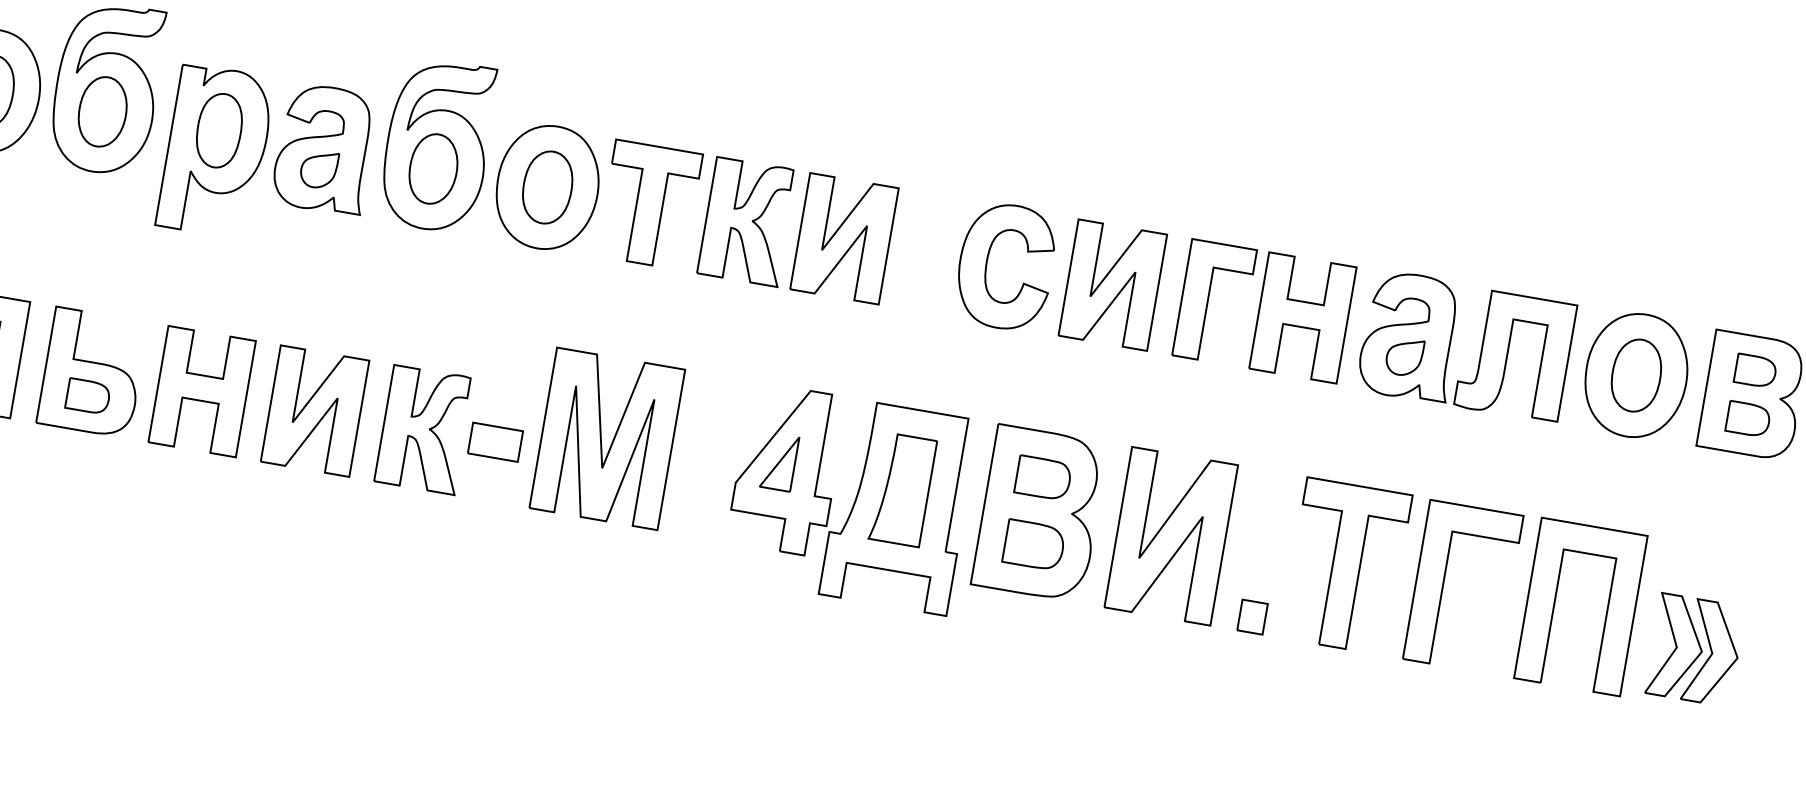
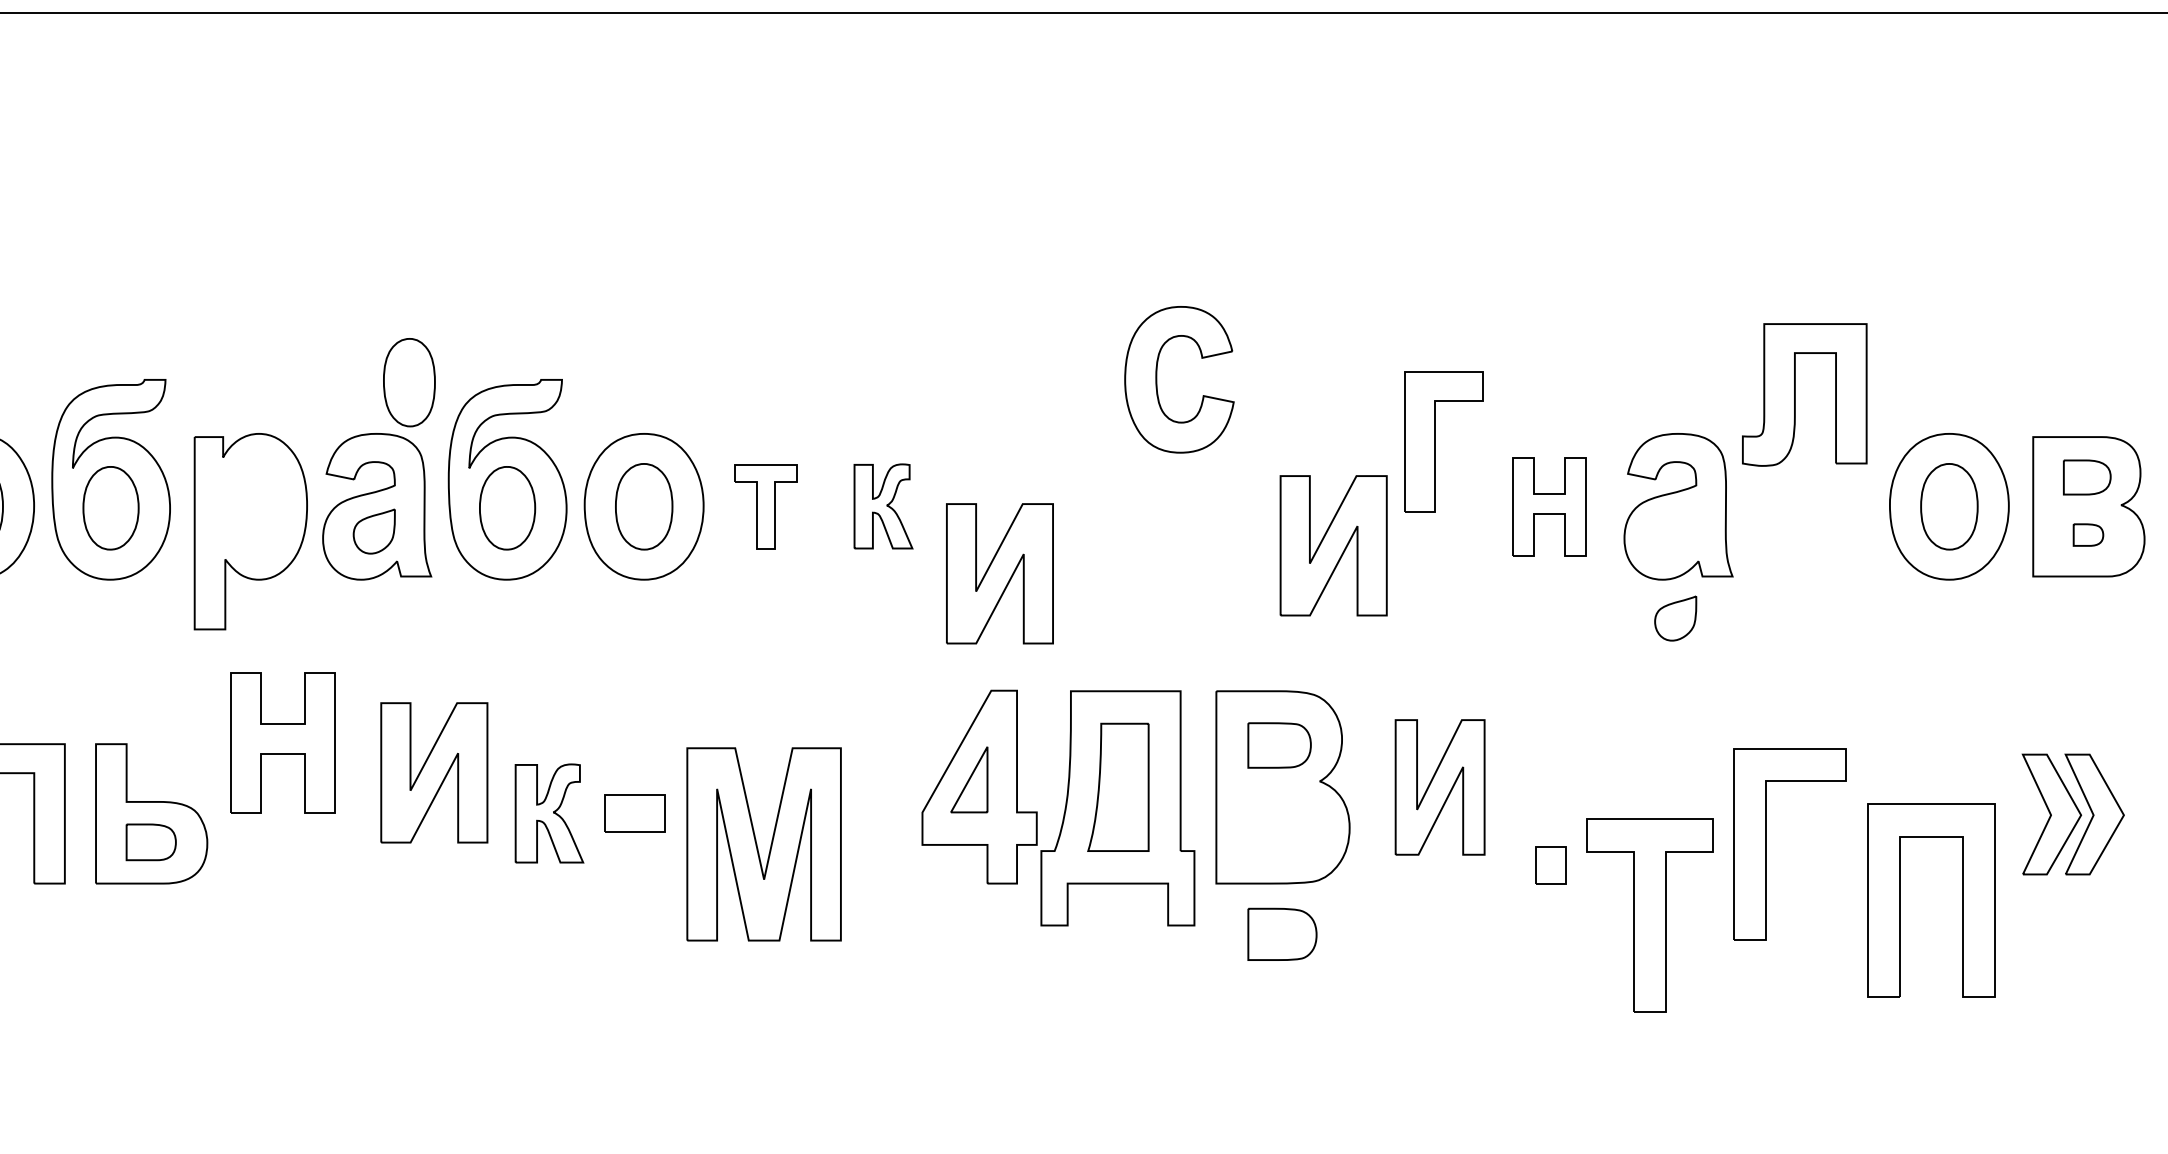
part: (219, 130) -> (409, 382), moved
part: (648, 204) -> (765, 506), size x0.6
part: (747, 221) -> (883, 506), size x0.6
part: (844, 238) -> (999, 573), moved
part: (987, 263) -> (1157, 379), moved
part: (1112, 284) -> (1333, 545), moved
part: (1207, 301) -> (1435, 441), moved
part: (1302, 317) -> (1549, 506), size x0.7
part: (1507, 354) -> (1795, 394), moved
part: (1404, 356) -> (1675, 618), moved
part: (201, 391) -> (282, 742), moved
part: (315, 410) -> (434, 772), moved
part: (1748, 418) -> (2088, 534), size x0.6
part: (424, 429) -> (549, 813), size x0.7
part: (606, 438) -> (763, 844), moved
part: (1170, 536) -> (1439, 787), size x0.7
part: (1034, 544) -> (1282, 933), moved
part: (1345, 566) -> (1649, 915), moved
part: (1443, 584) -> (1766, 844), moved
part: (1555, 602) -> (1900, 900), moved

